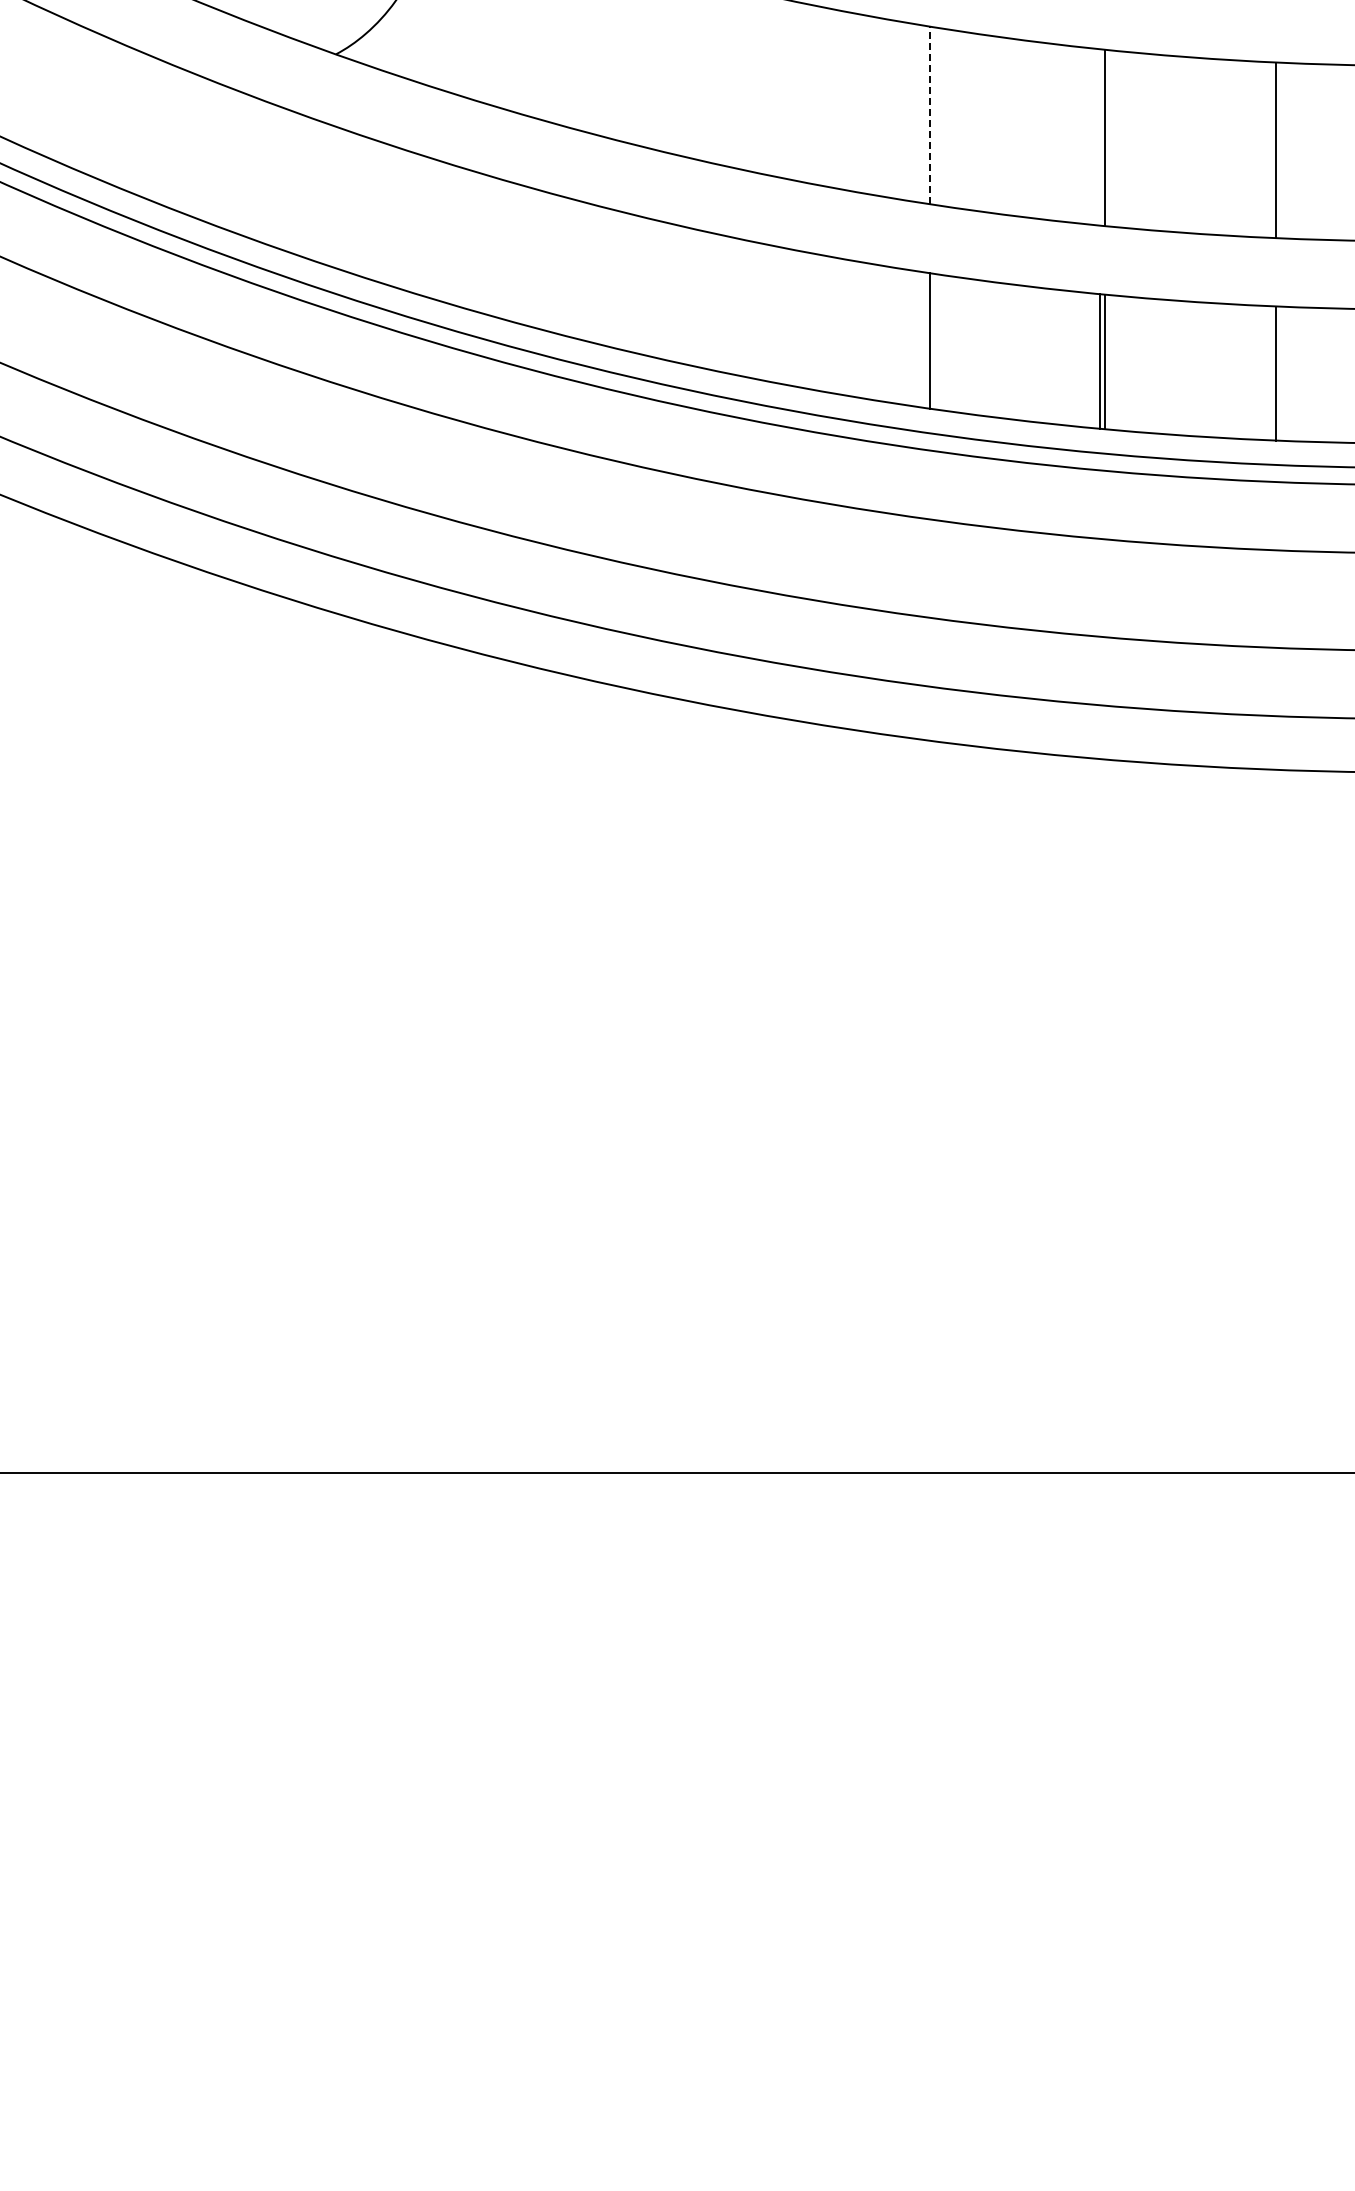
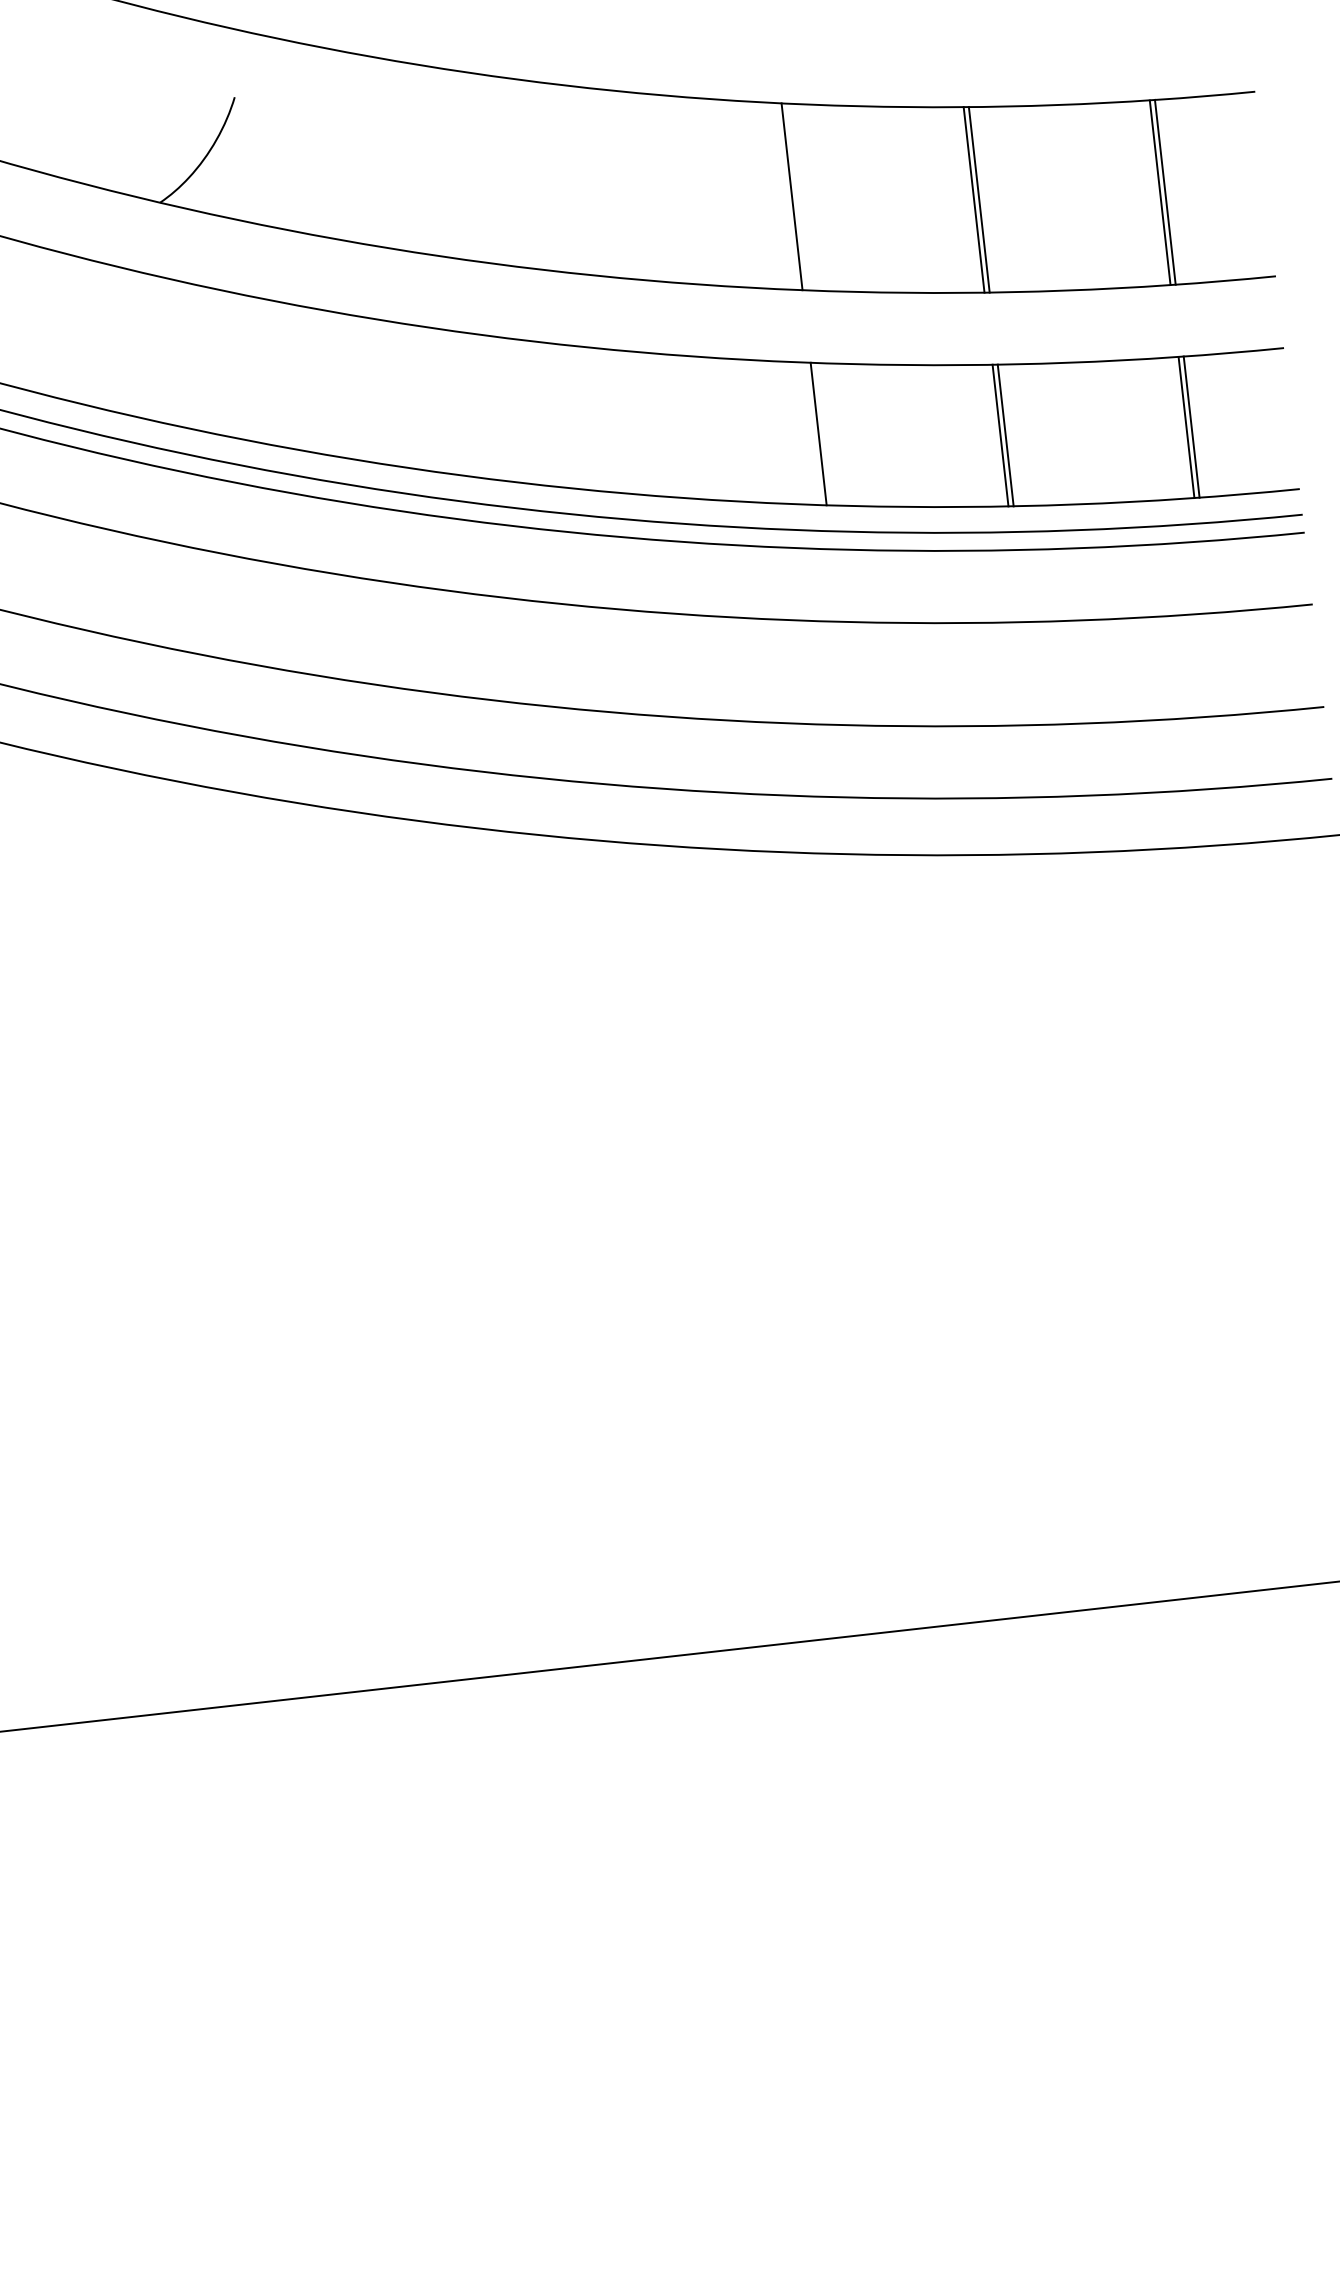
line: (929, 115) -> (791, 196), dashed -> solid
line: (1100, 137) -> (974, 199), added
line: (1280, 150) -> (1165, 192), added
line: (1280, 373) -> (1191, 426), added

